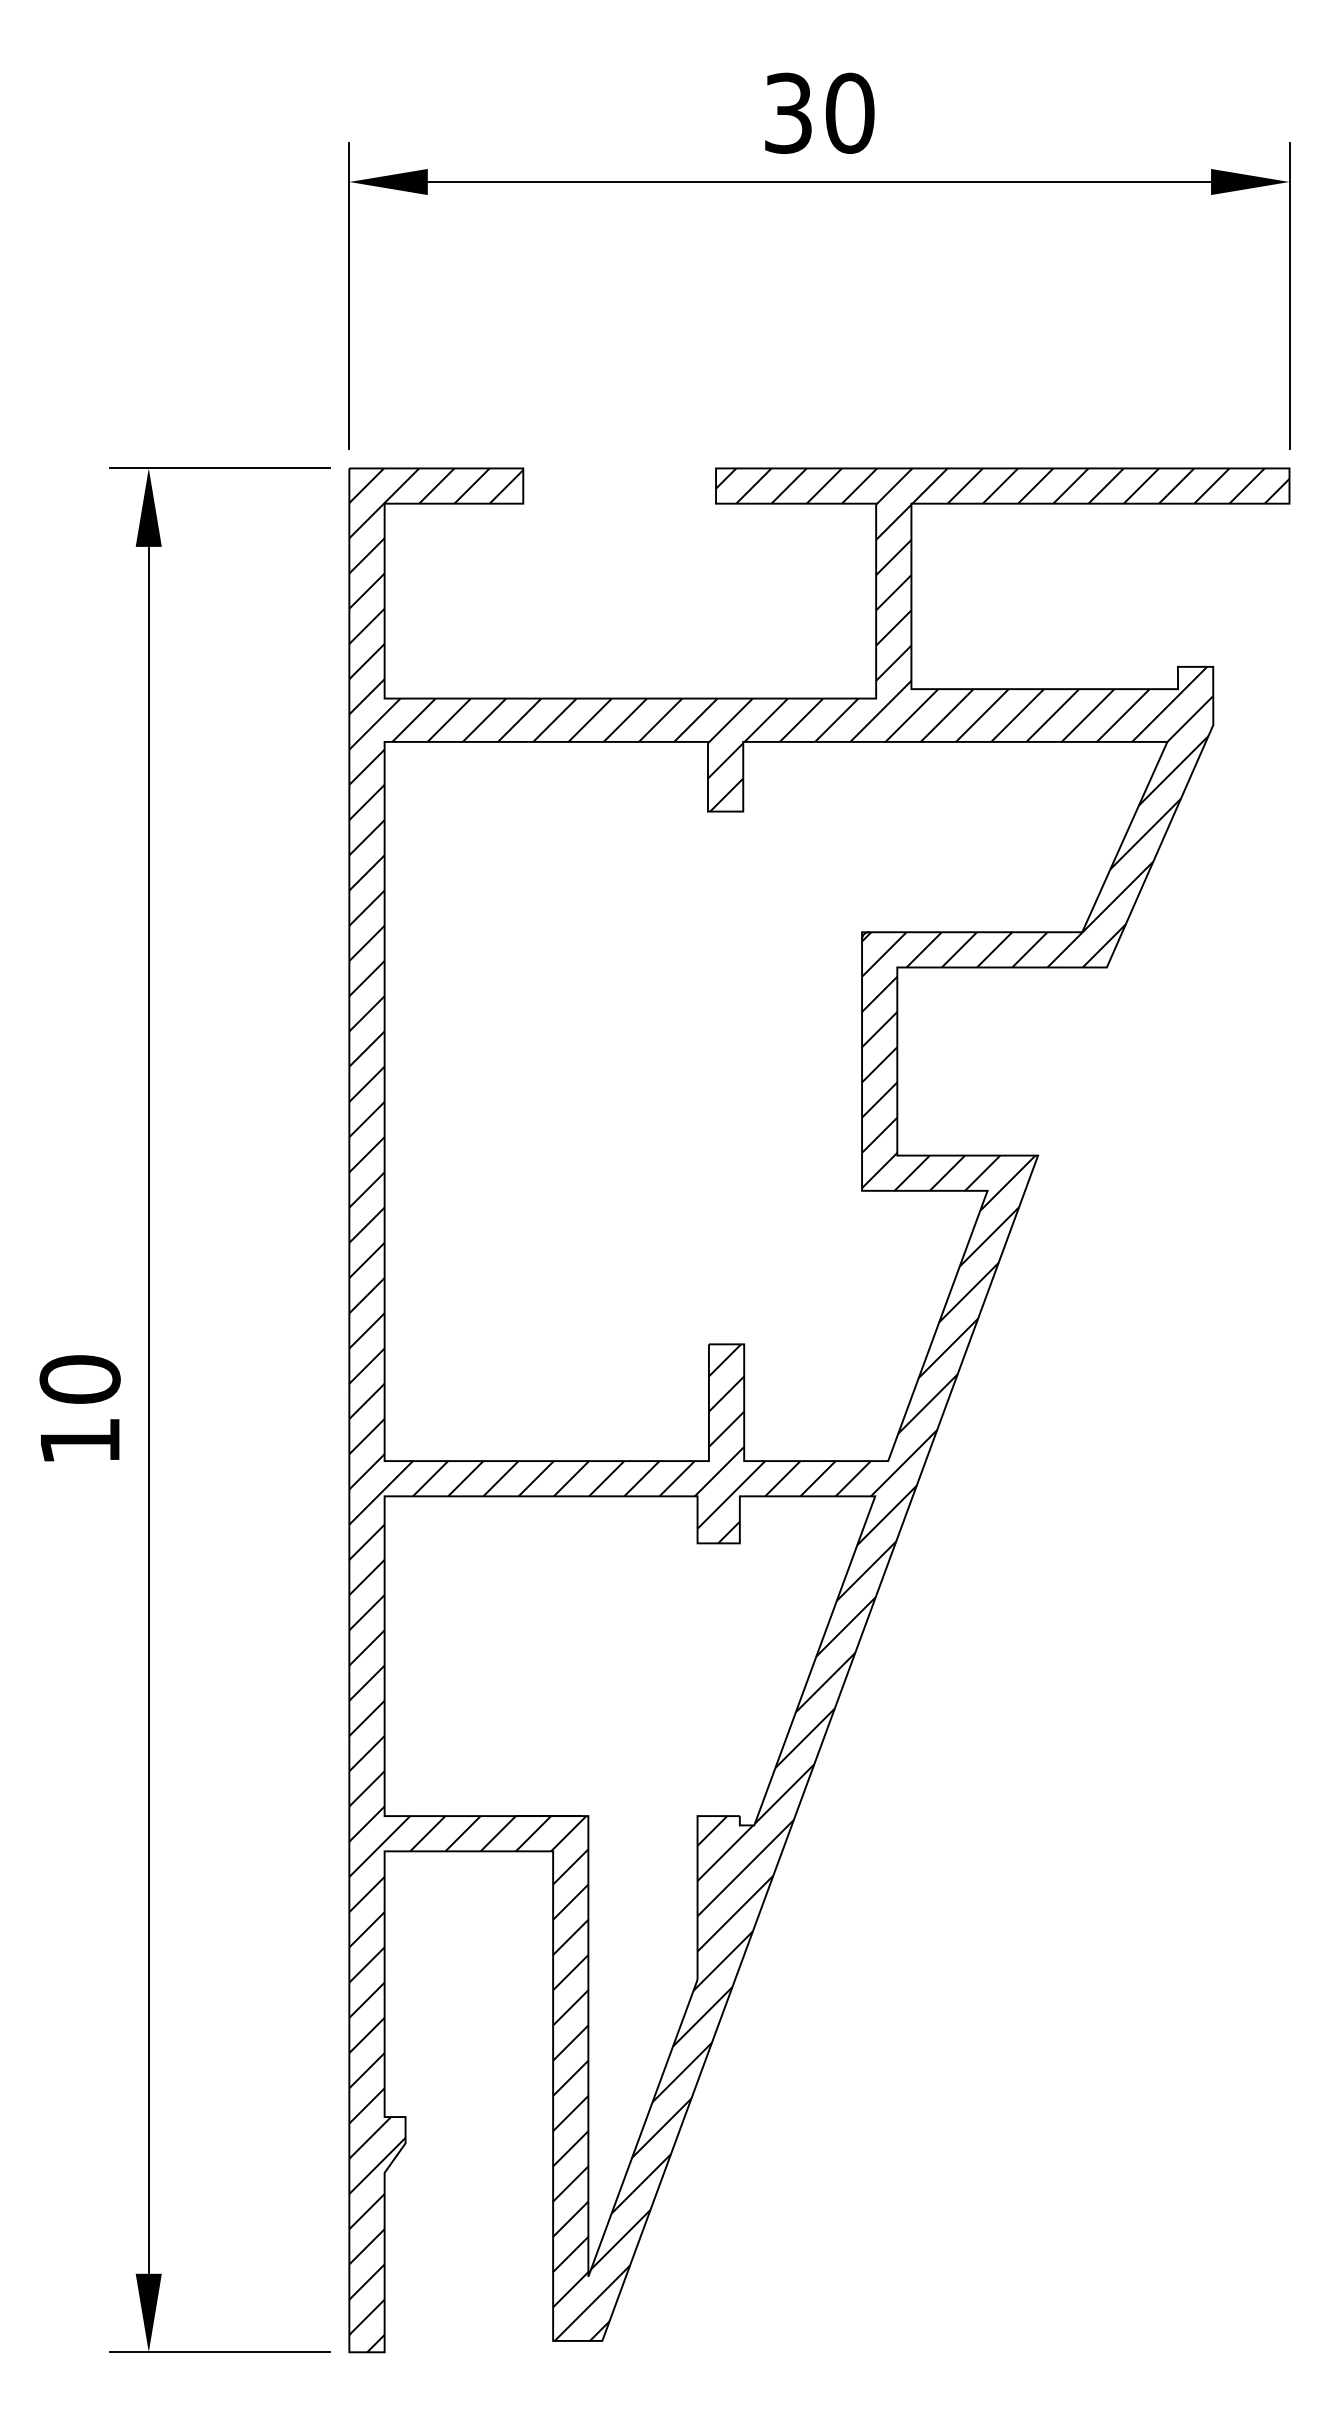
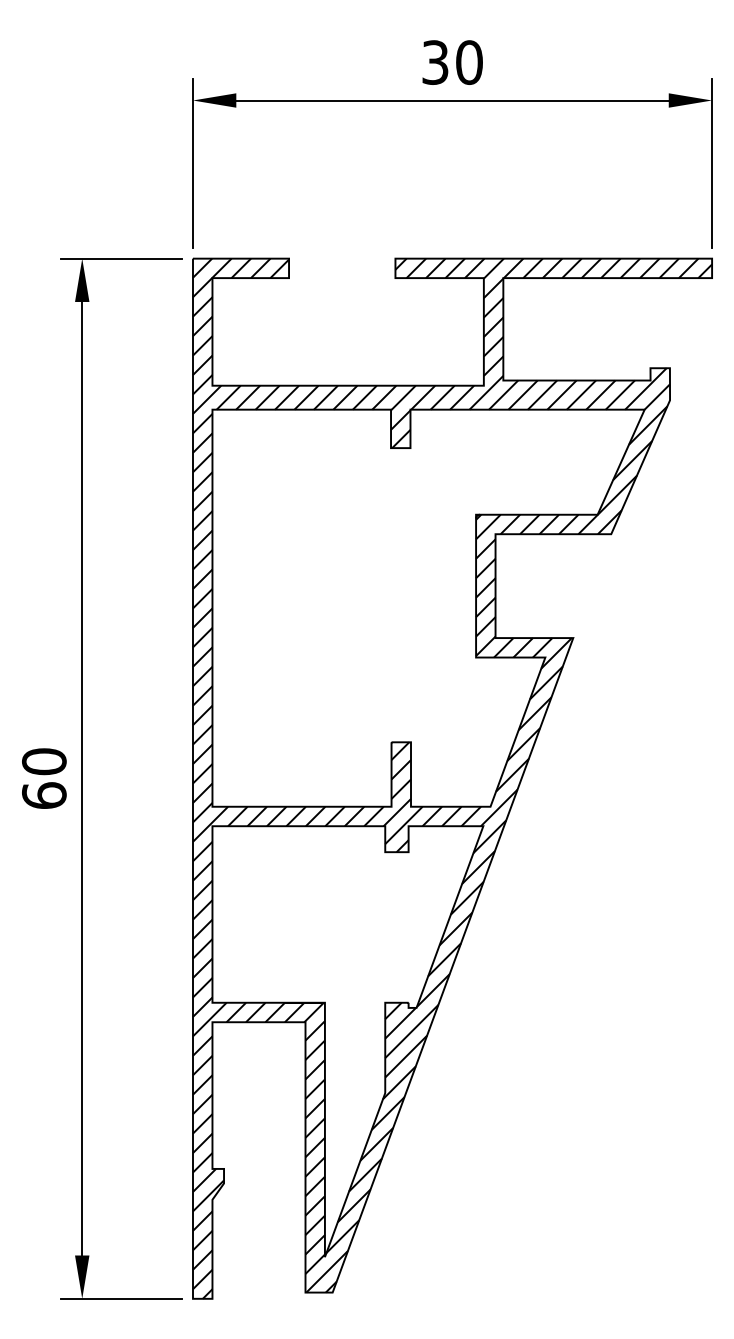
text: (80, 1440) -> (44, 795), 10 -> 60

